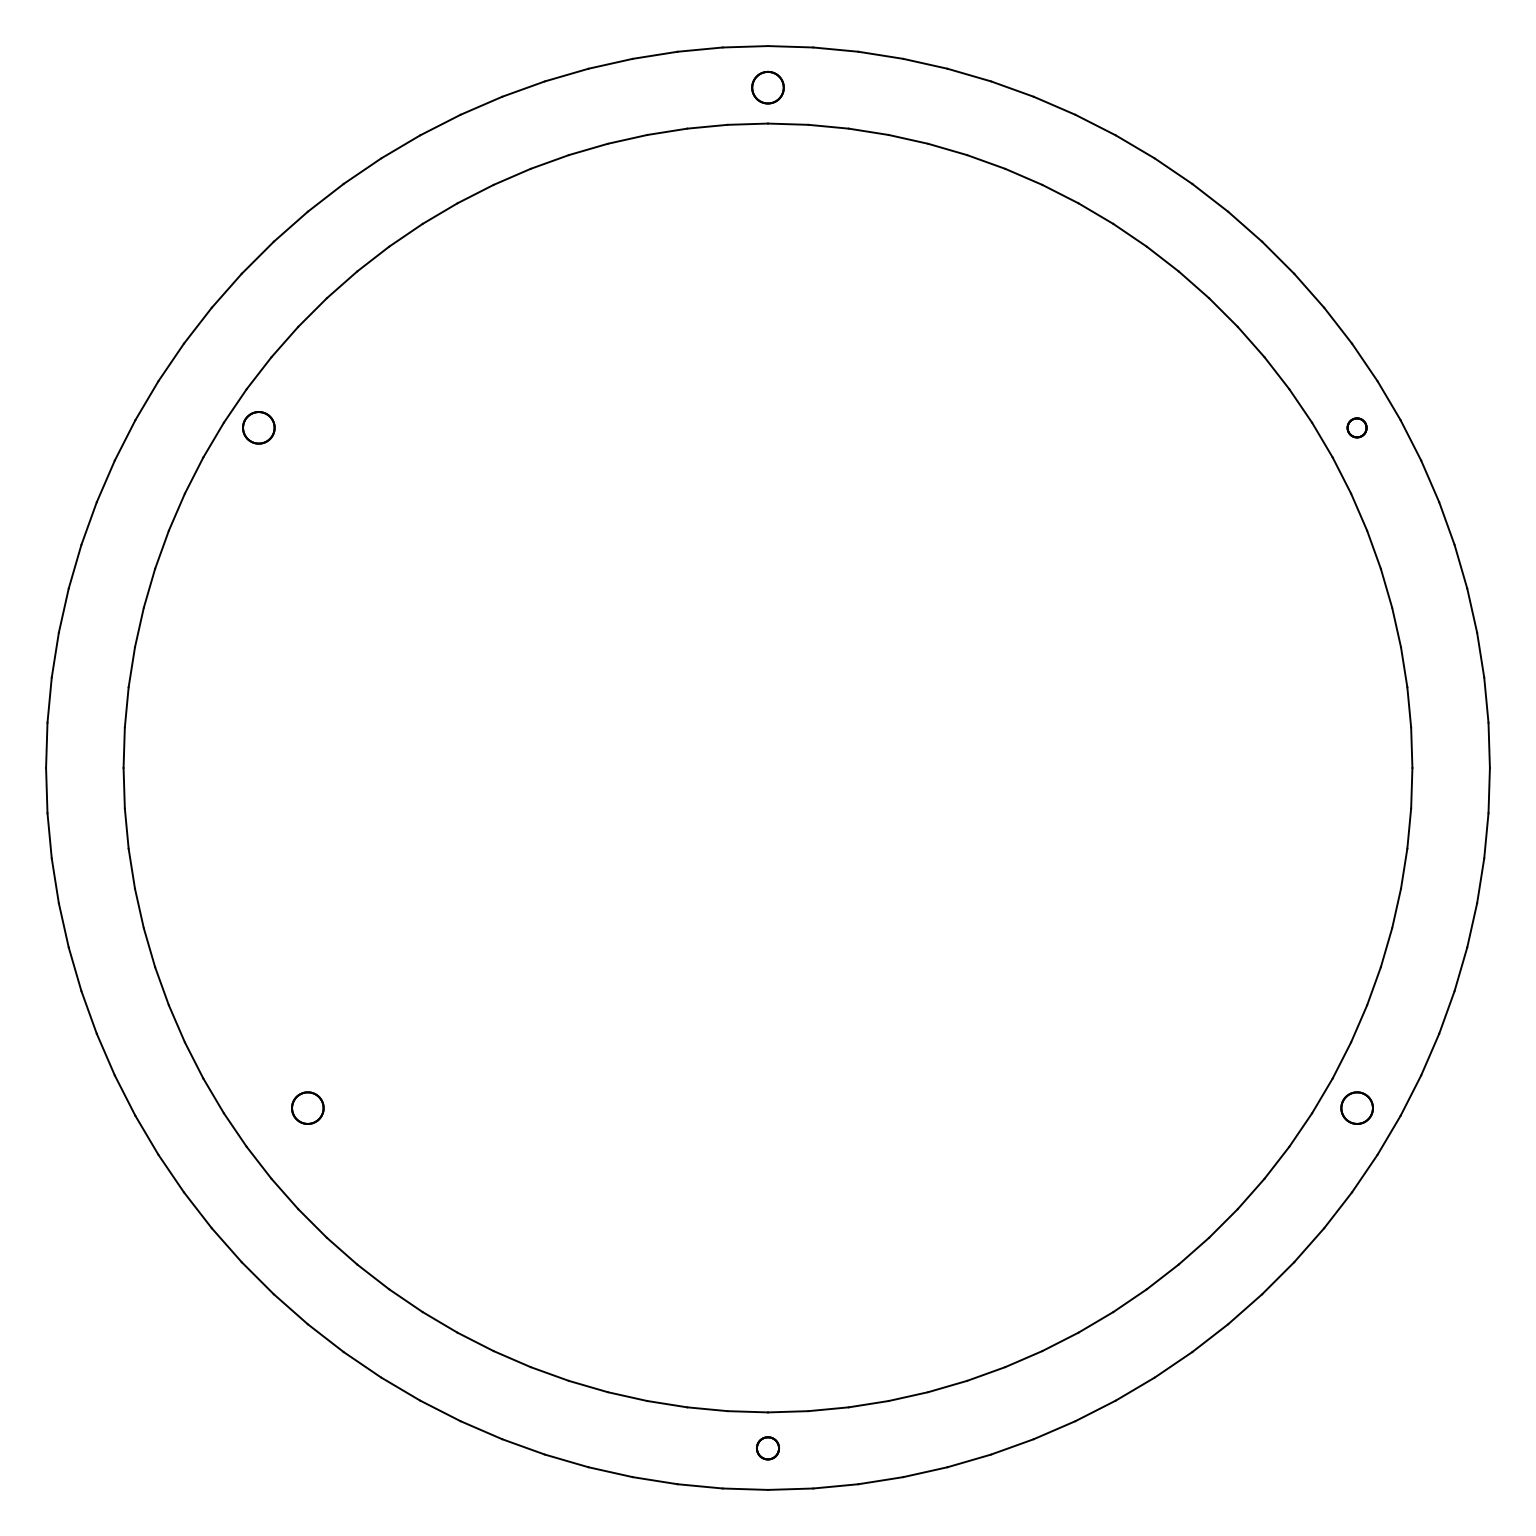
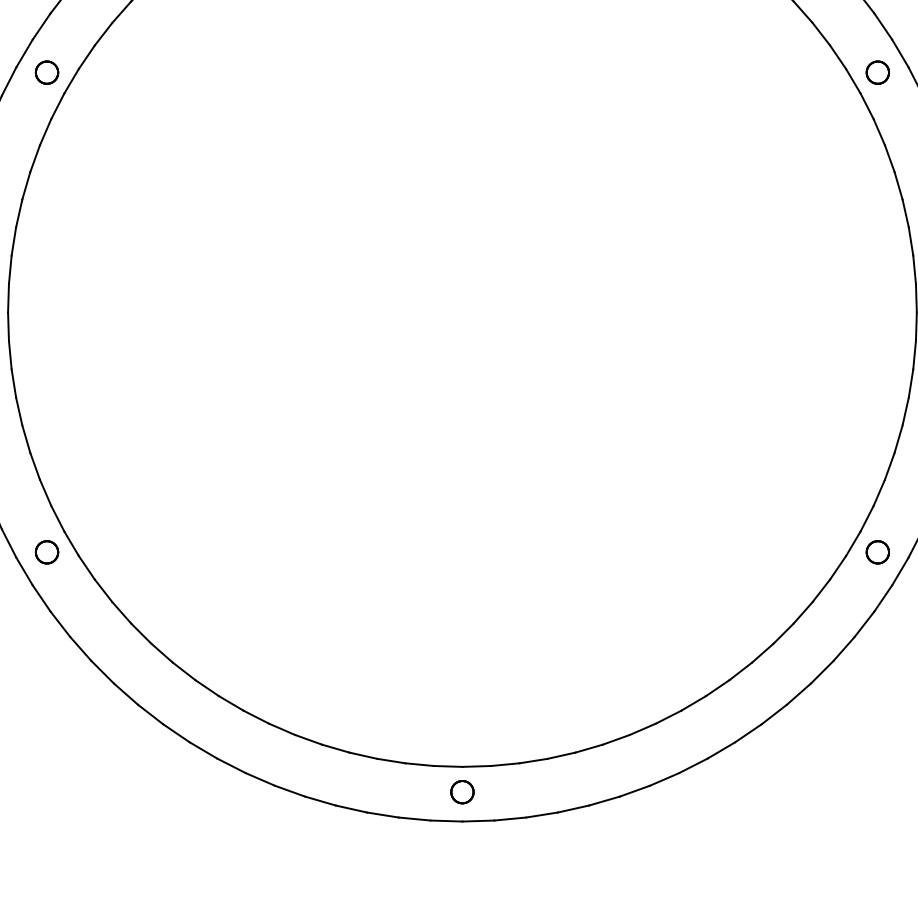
part: (258, 427) -> (46, 72), moved
part: (1356, 427) -> (877, 72), size x1.67
part: (307, 1107) -> (46, 551), moved
part: (767, 1448) -> (462, 792), size x1.43

